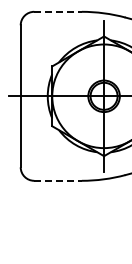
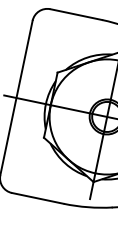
line: (58, 11) -> (76, 14), dashed -> solid
line: (58, 180) -> (38, 198), dashed -> solid

